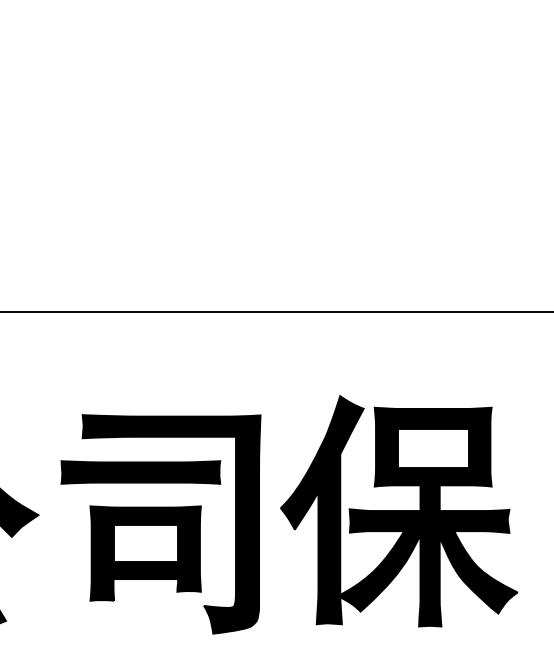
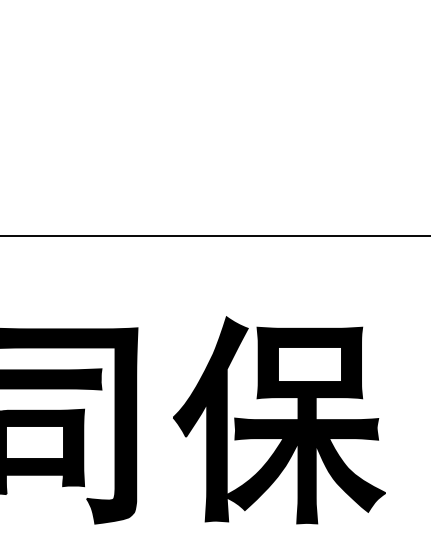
part: (399, 511) -> (279, 420), moved

